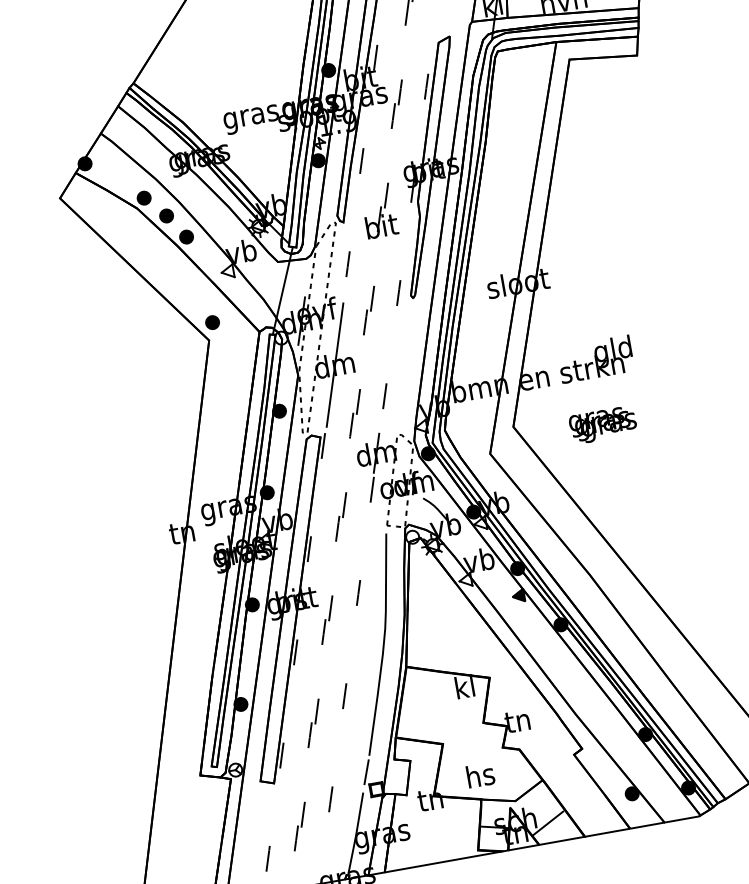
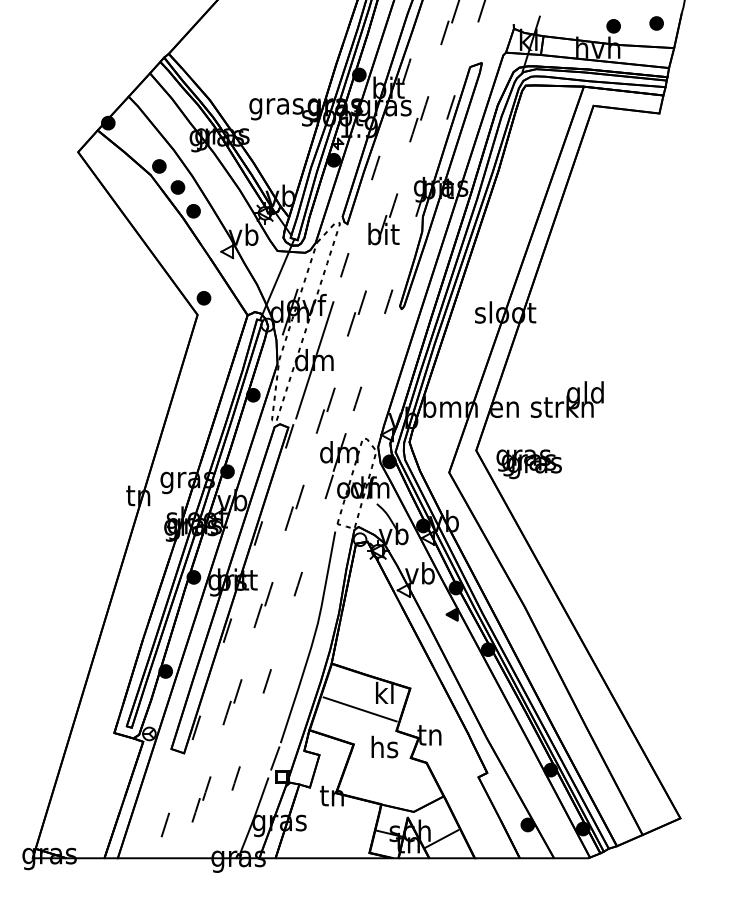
text: (602, 425) -> (528, 464), moved
line: (442, 707) -> (359, 709), added
text: (480, 774) -> (384, 746), moved

